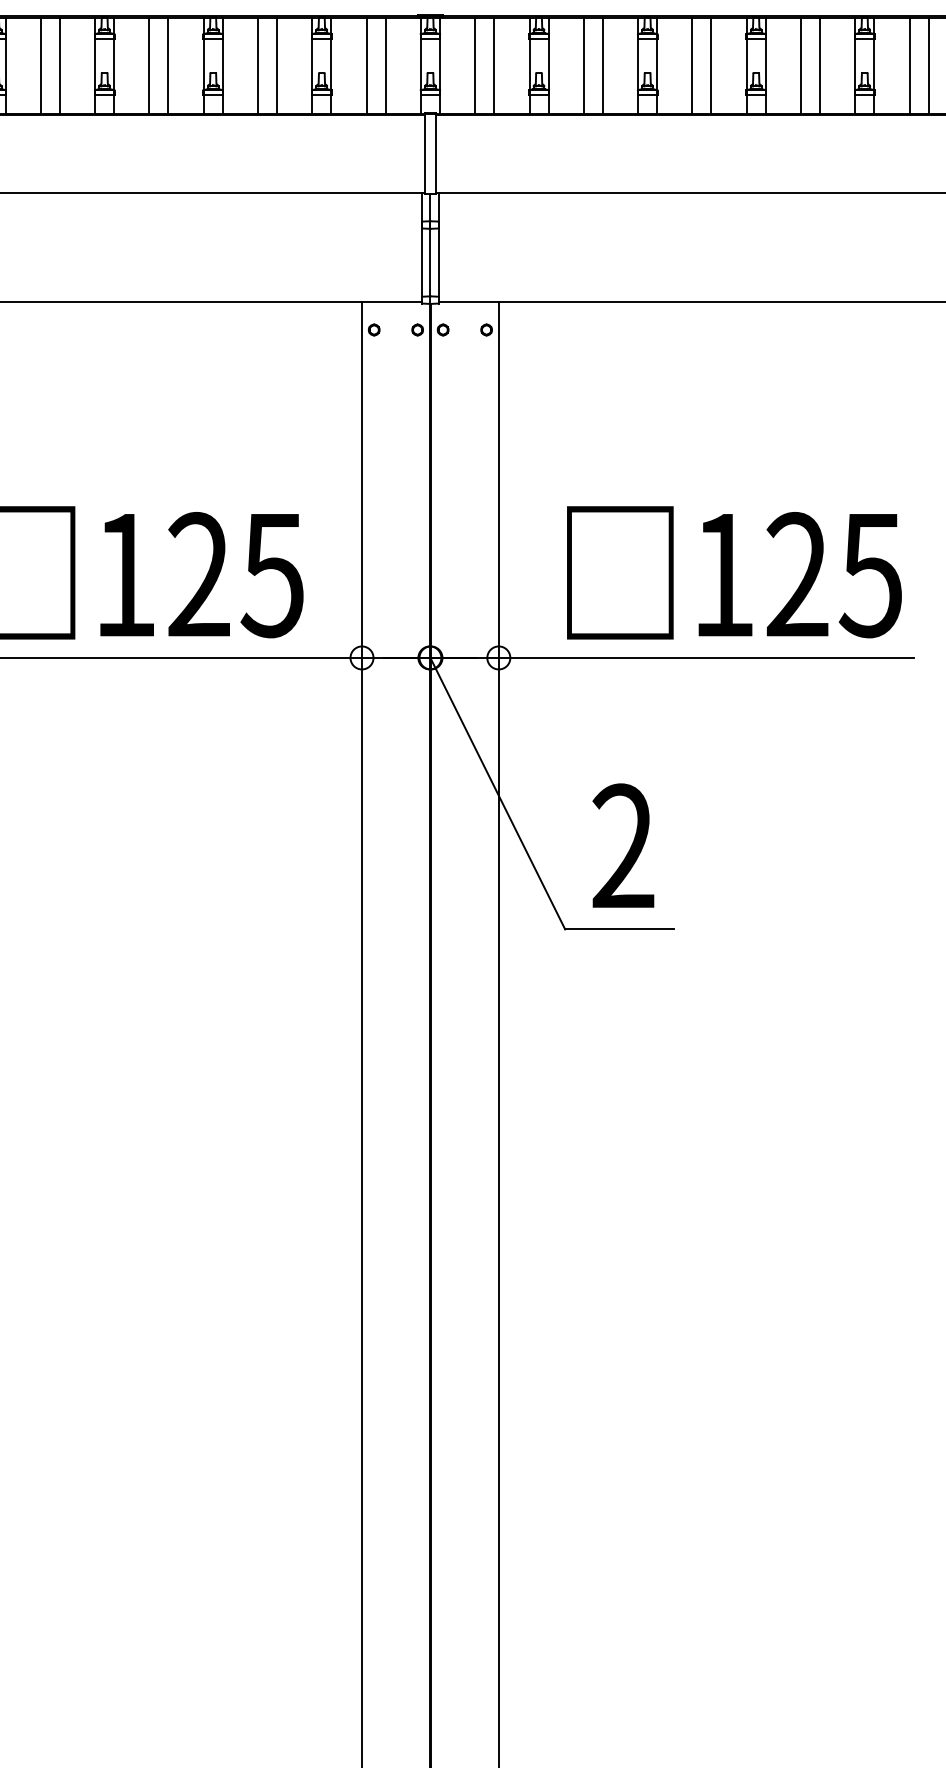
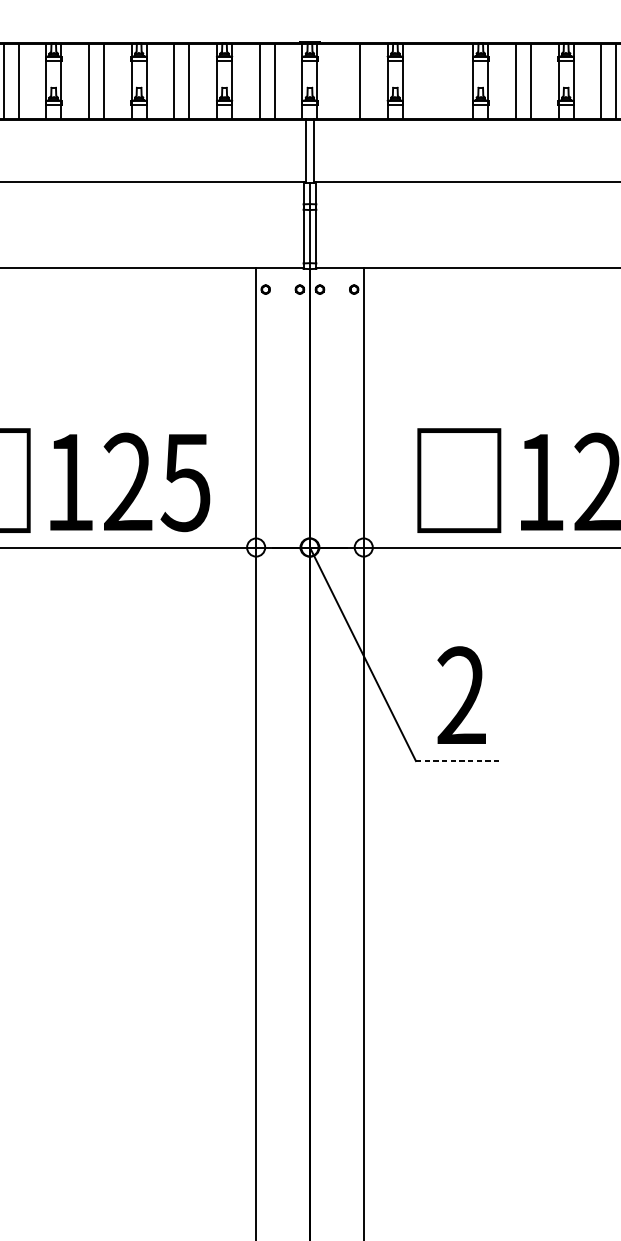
line: (475, 65) -> (345, 81), removed
line: (583, 65) -> (430, 81), removed
line: (602, 65) -> (445, 81), removed
line: (619, 929) -> (458, 761), solid -> dashed

